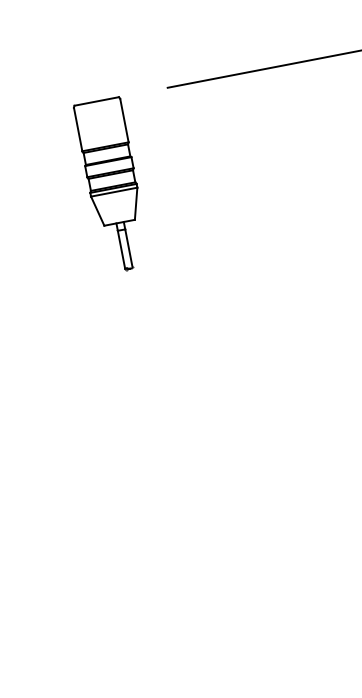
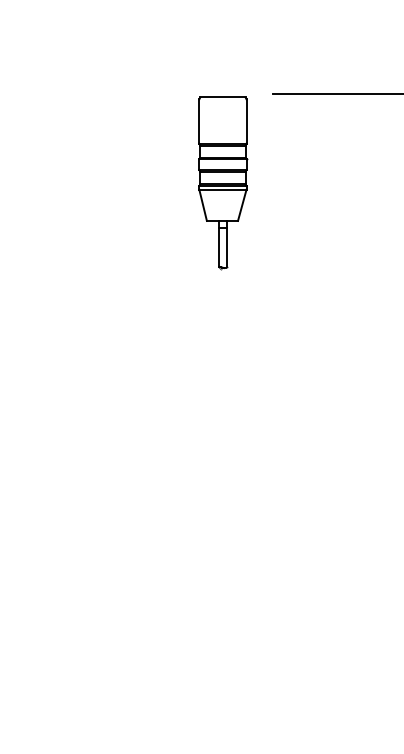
part: (113, 185) -> (223, 183), moved

